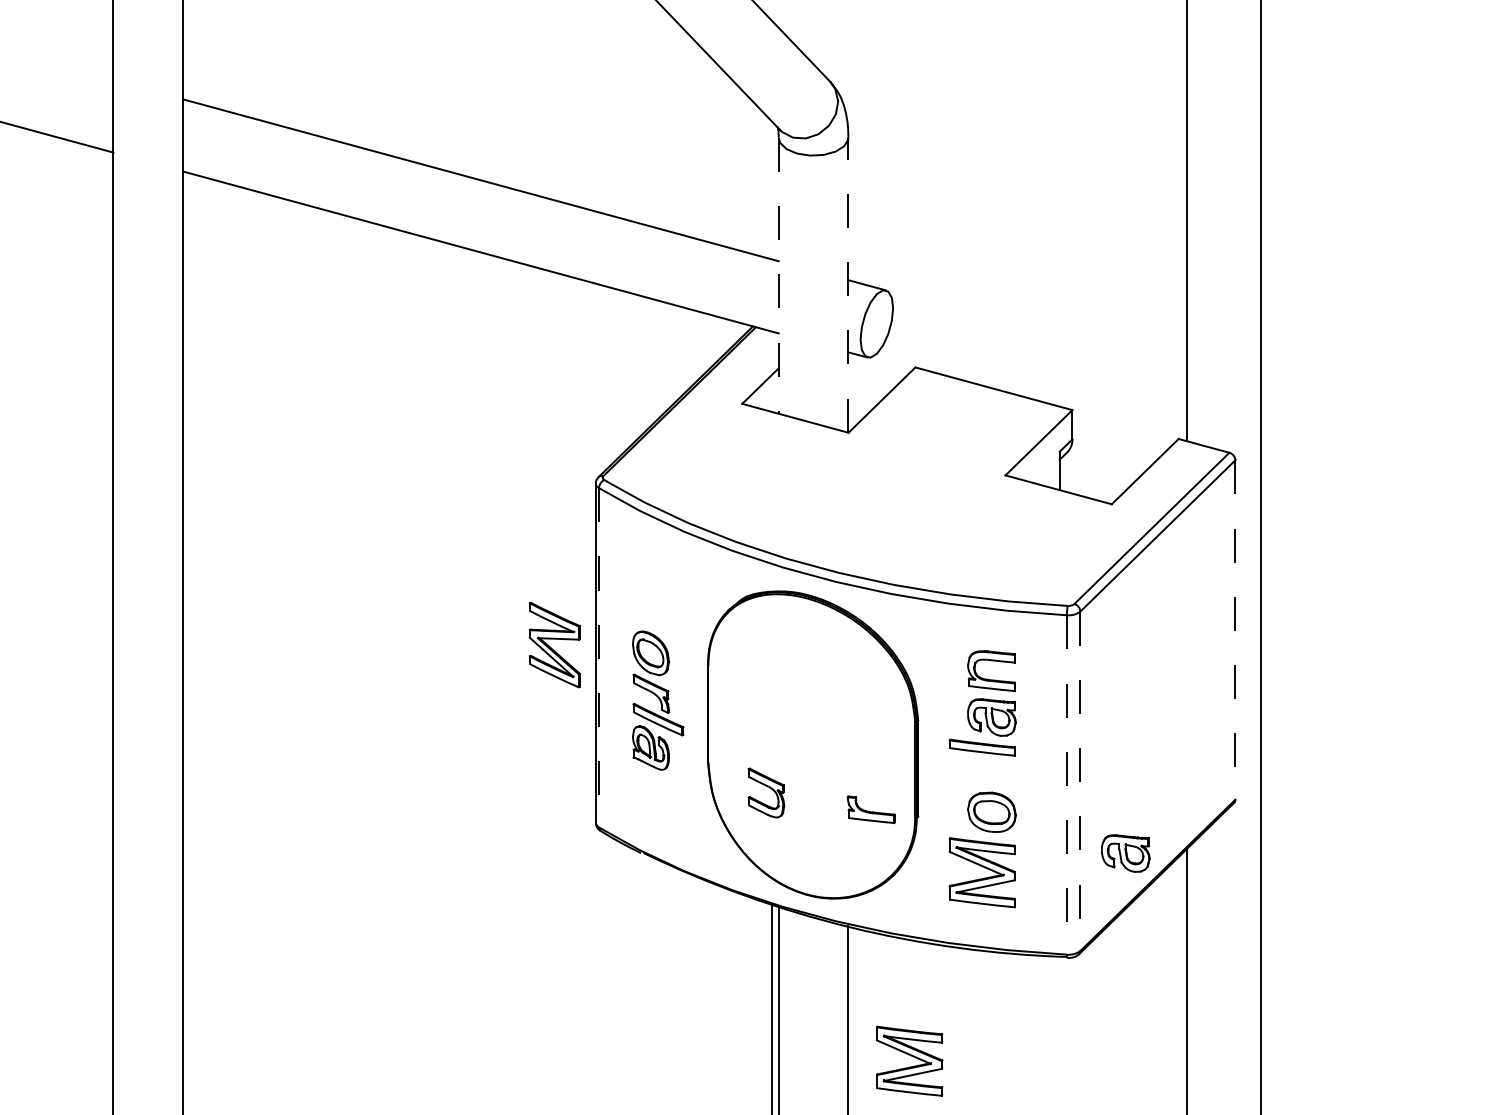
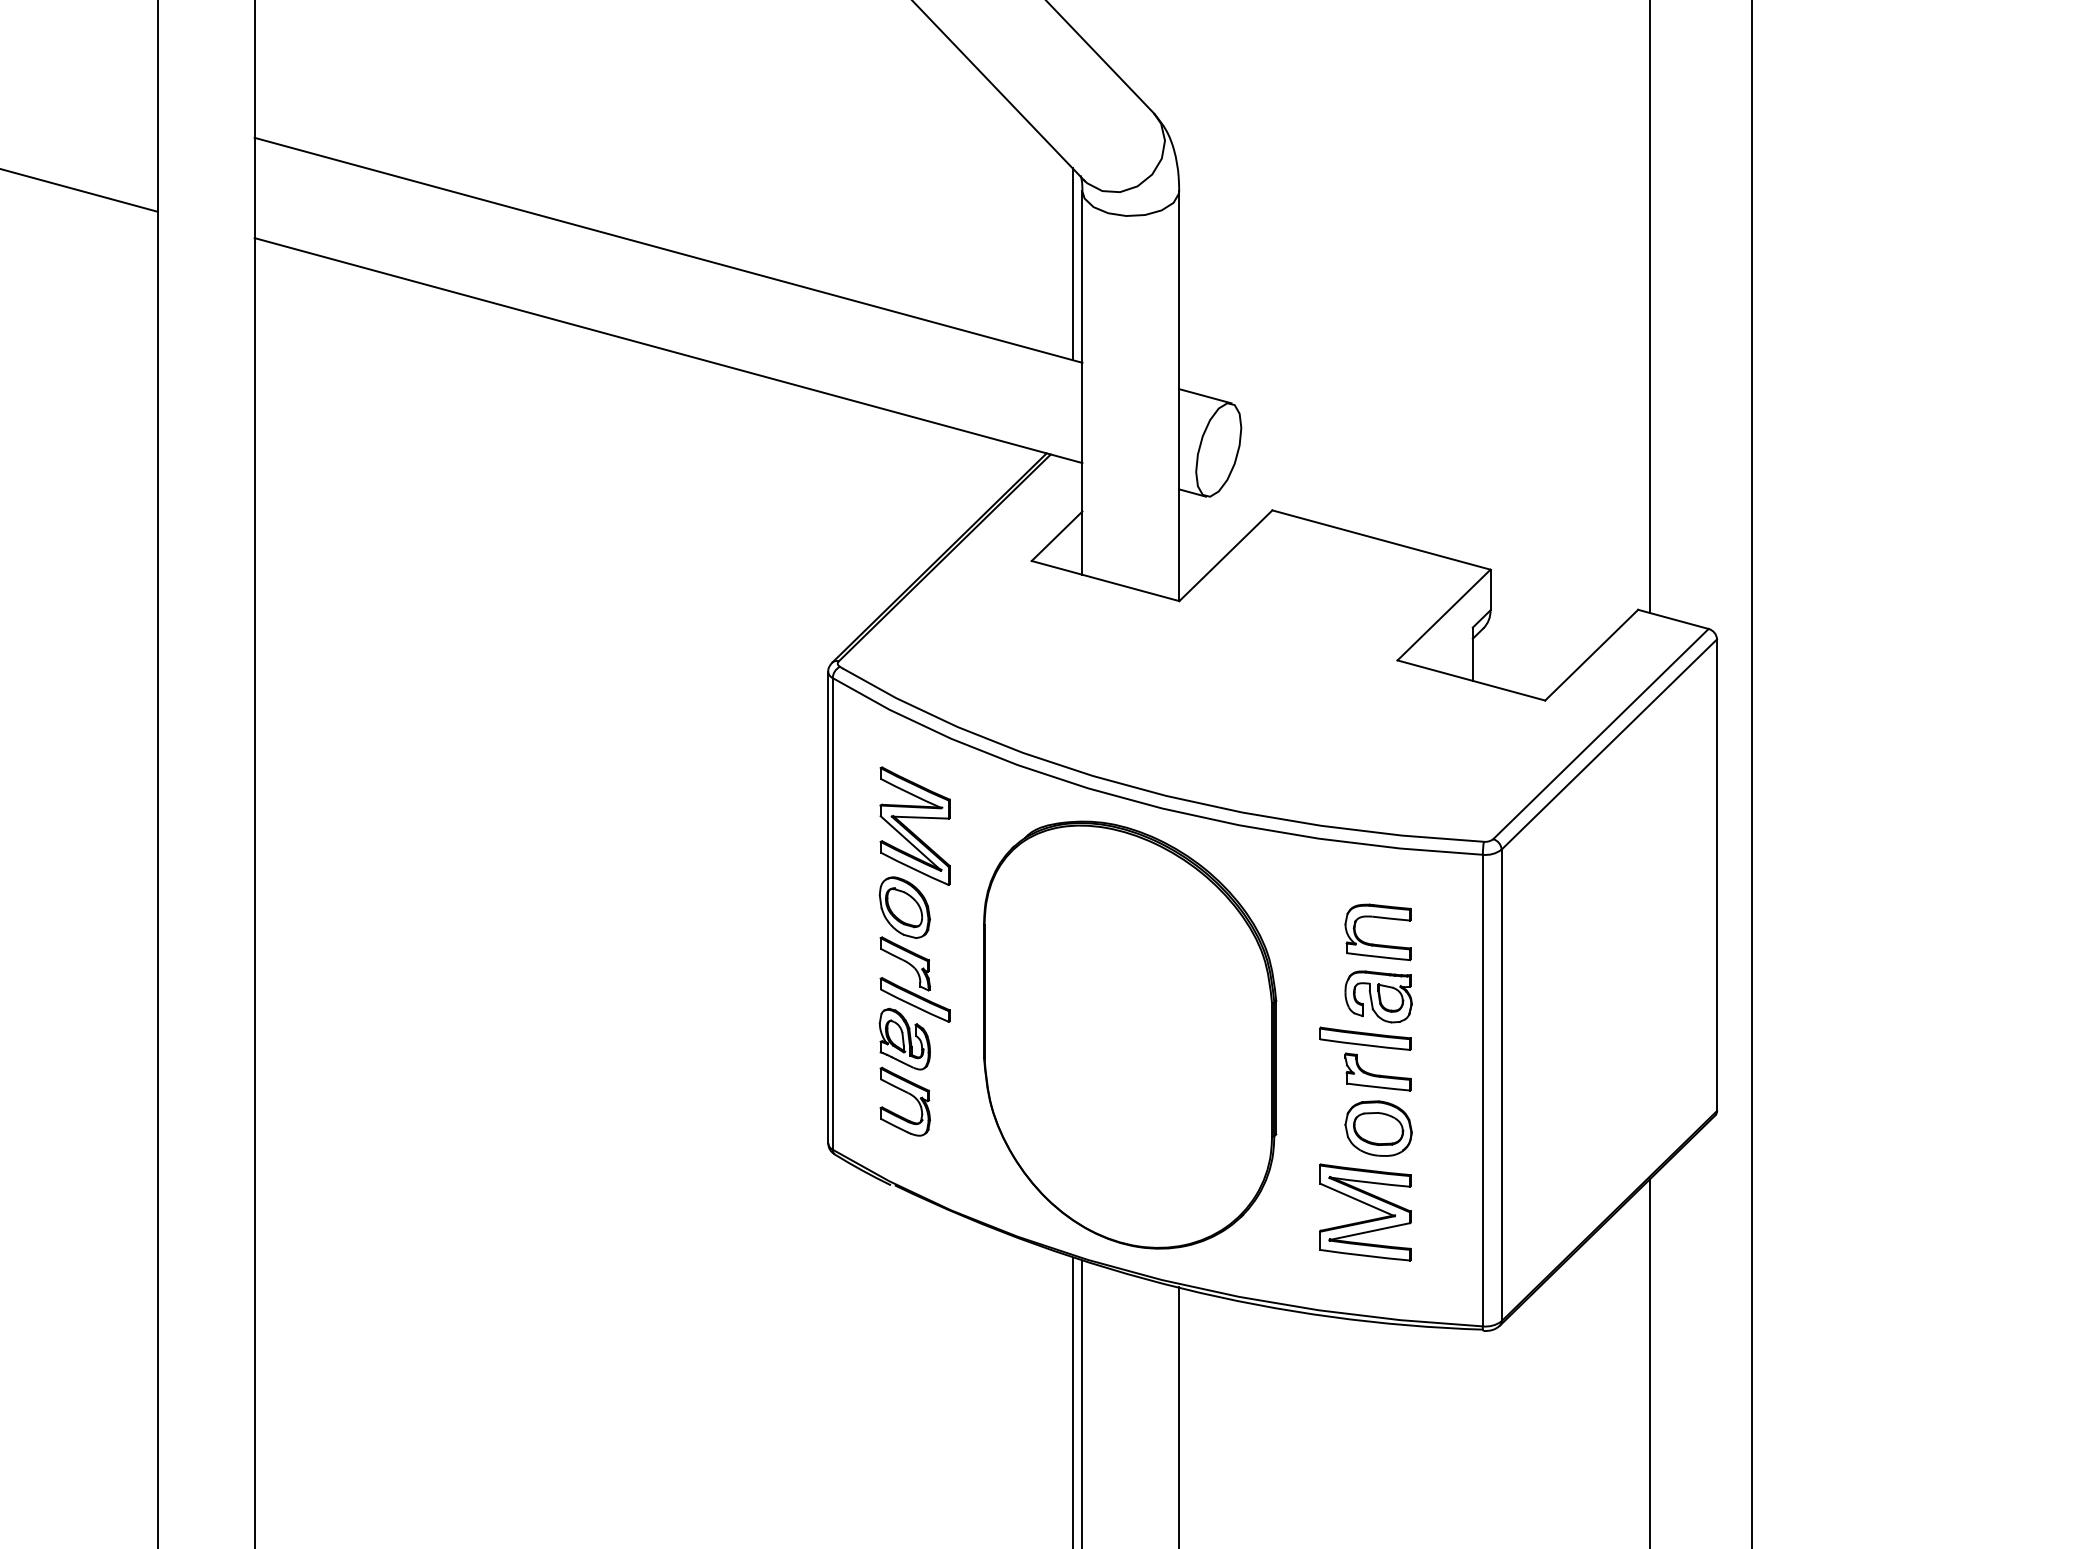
line: (771, 190) -> (1072, 264), added
line: (778, 276) -> (1082, 383), dashed -> solid
line: (848, 285) -> (1179, 396), dashed -> solid
line: (1235, 630) -> (1717, 875), dashed -> solid
part: (554, 644) -> (914, 825), moved
line: (598, 657) -> (832, 913), dashed -> solid
line: (1080, 781) -> (1501, 1085), dashed -> solid
line: (1066, 784) -> (1482, 1090), dashed -> solid
part: (768, 787) -> (908, 1094), moved
part: (870, 809) -> (1377, 1071), moved
part: (1125, 853) -> (1564, 1185), removed
part: (912, 1056) -> (1268, 1468), removed

